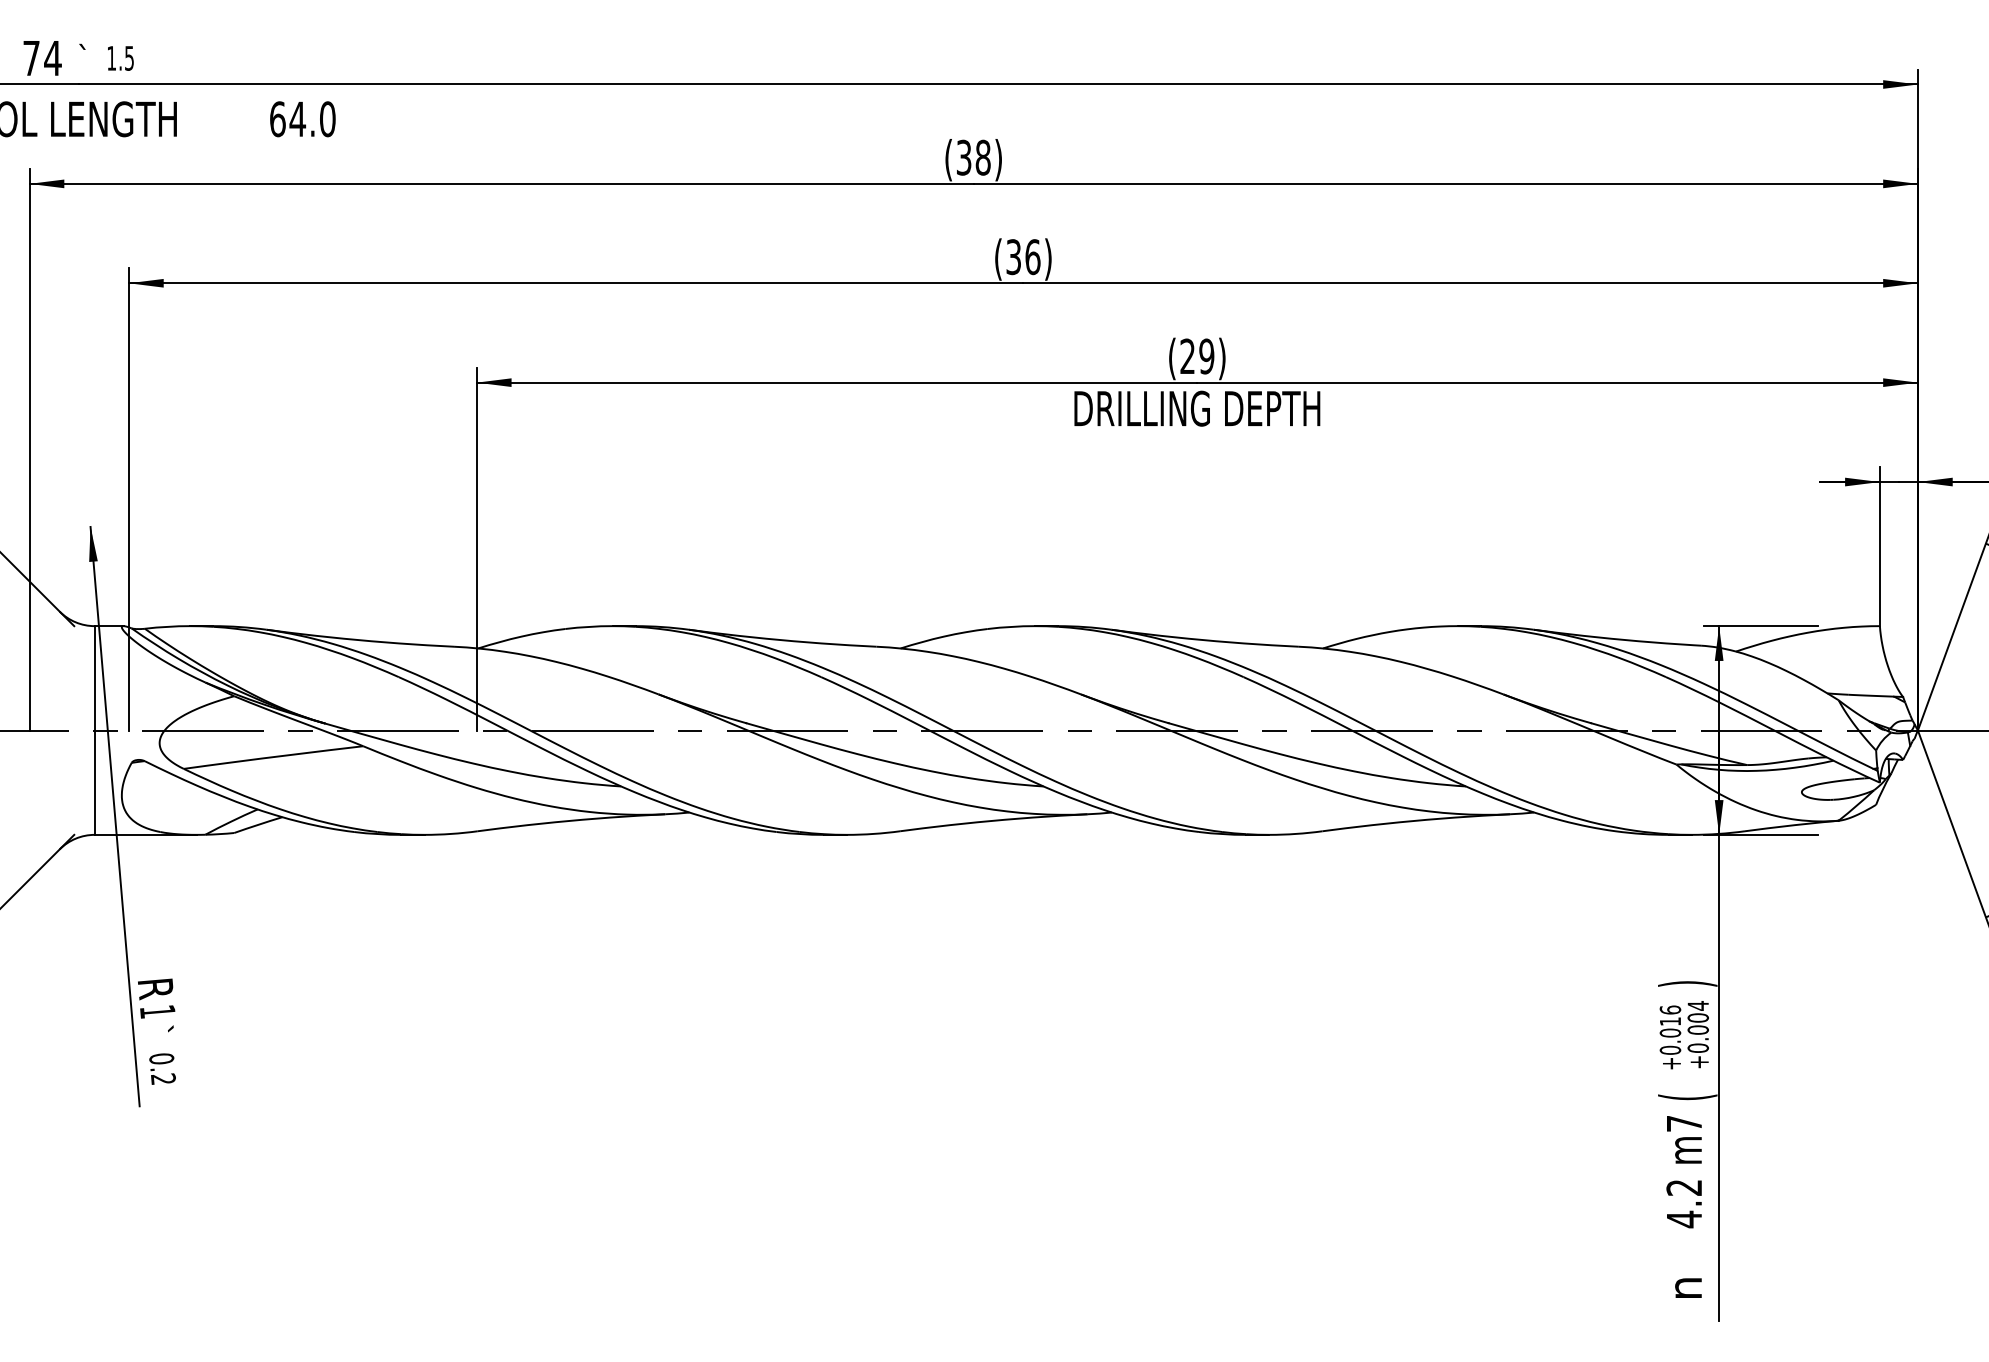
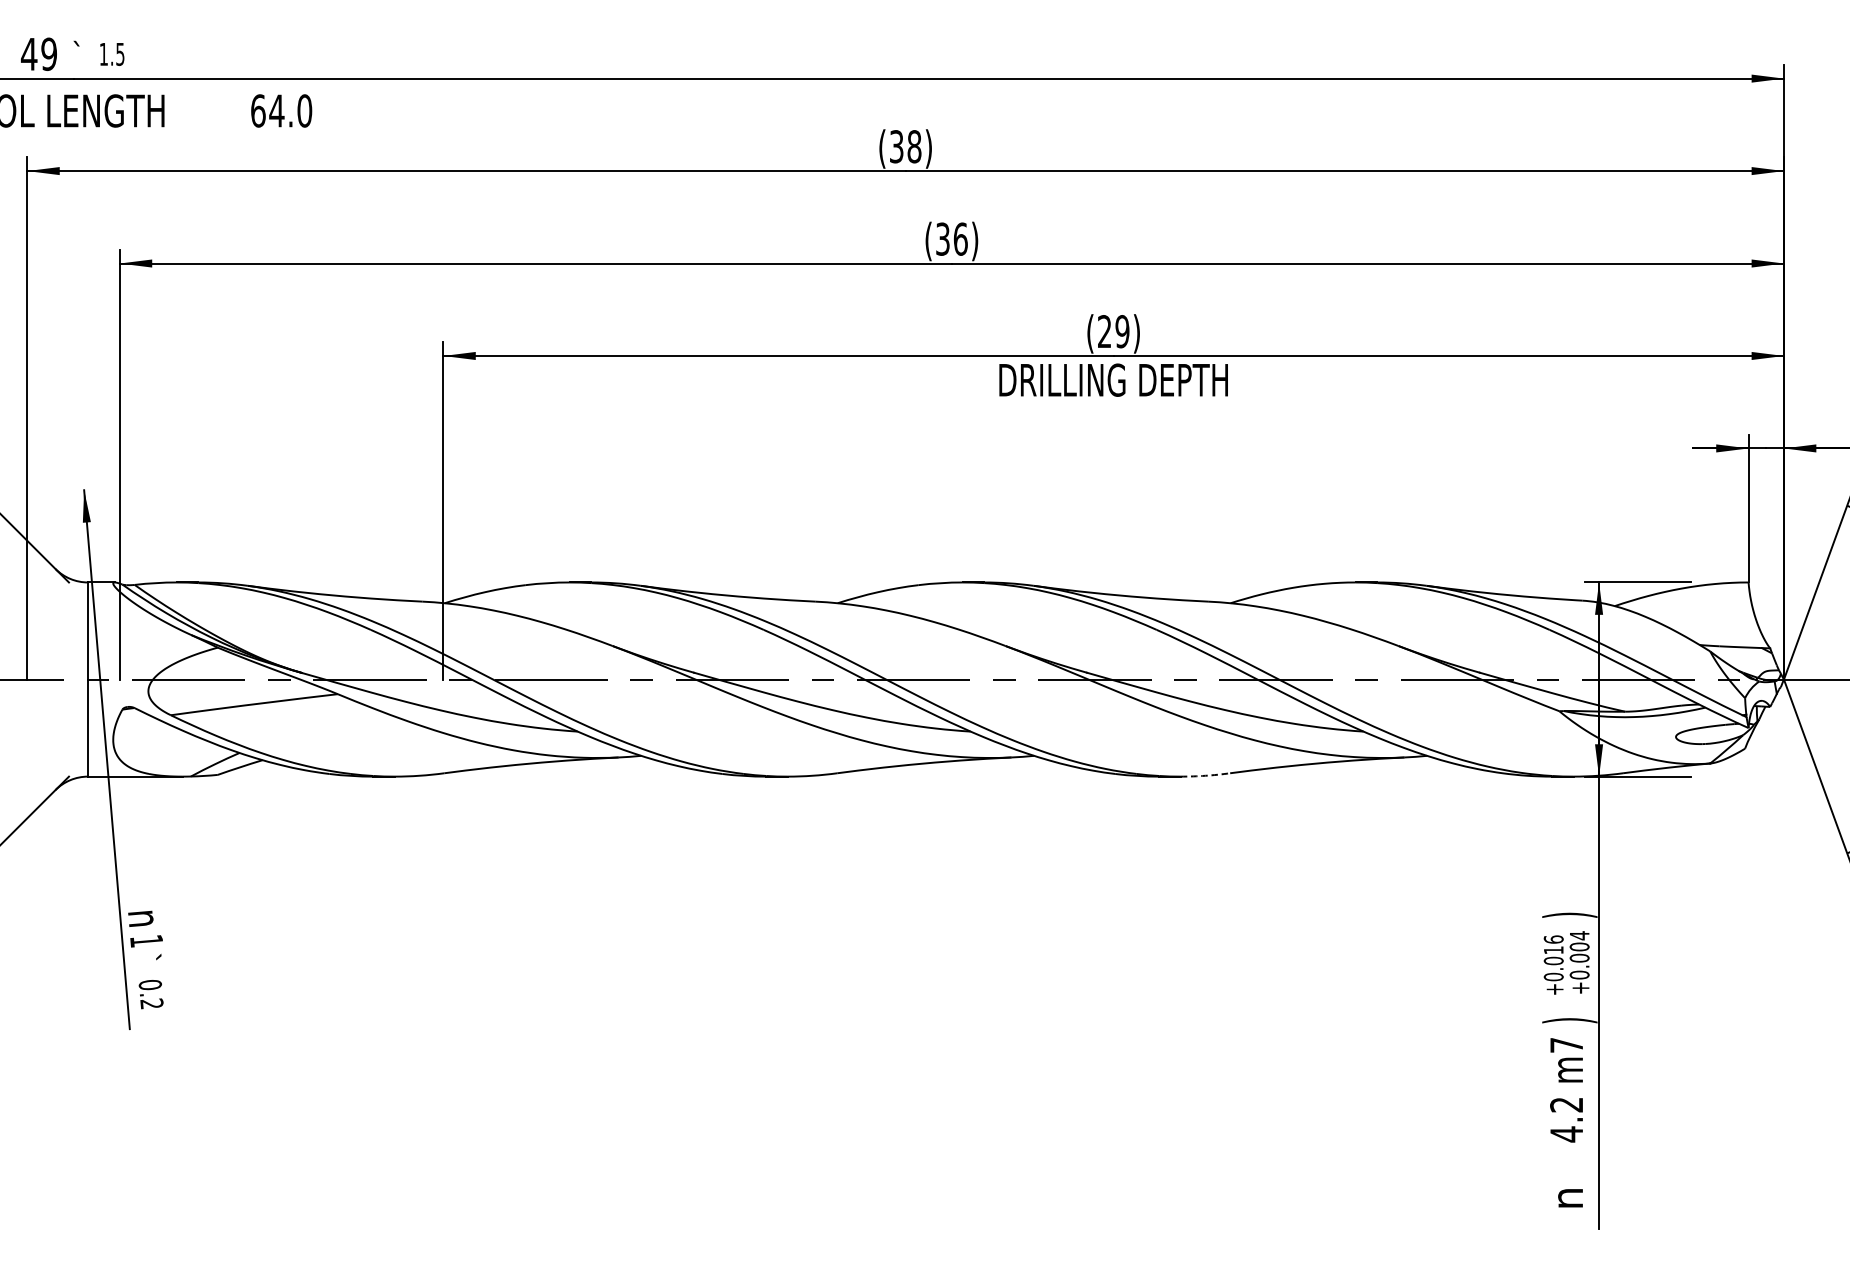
text: (41, 58) -> (38, 54), 74 -> 49
arc: (1296, 833) -> (1205, 775), solid -> dashed
text: (155, 989) -> (144, 920), R -> n
text: (1687, 1097) -> (1569, 1020), ( -> )

